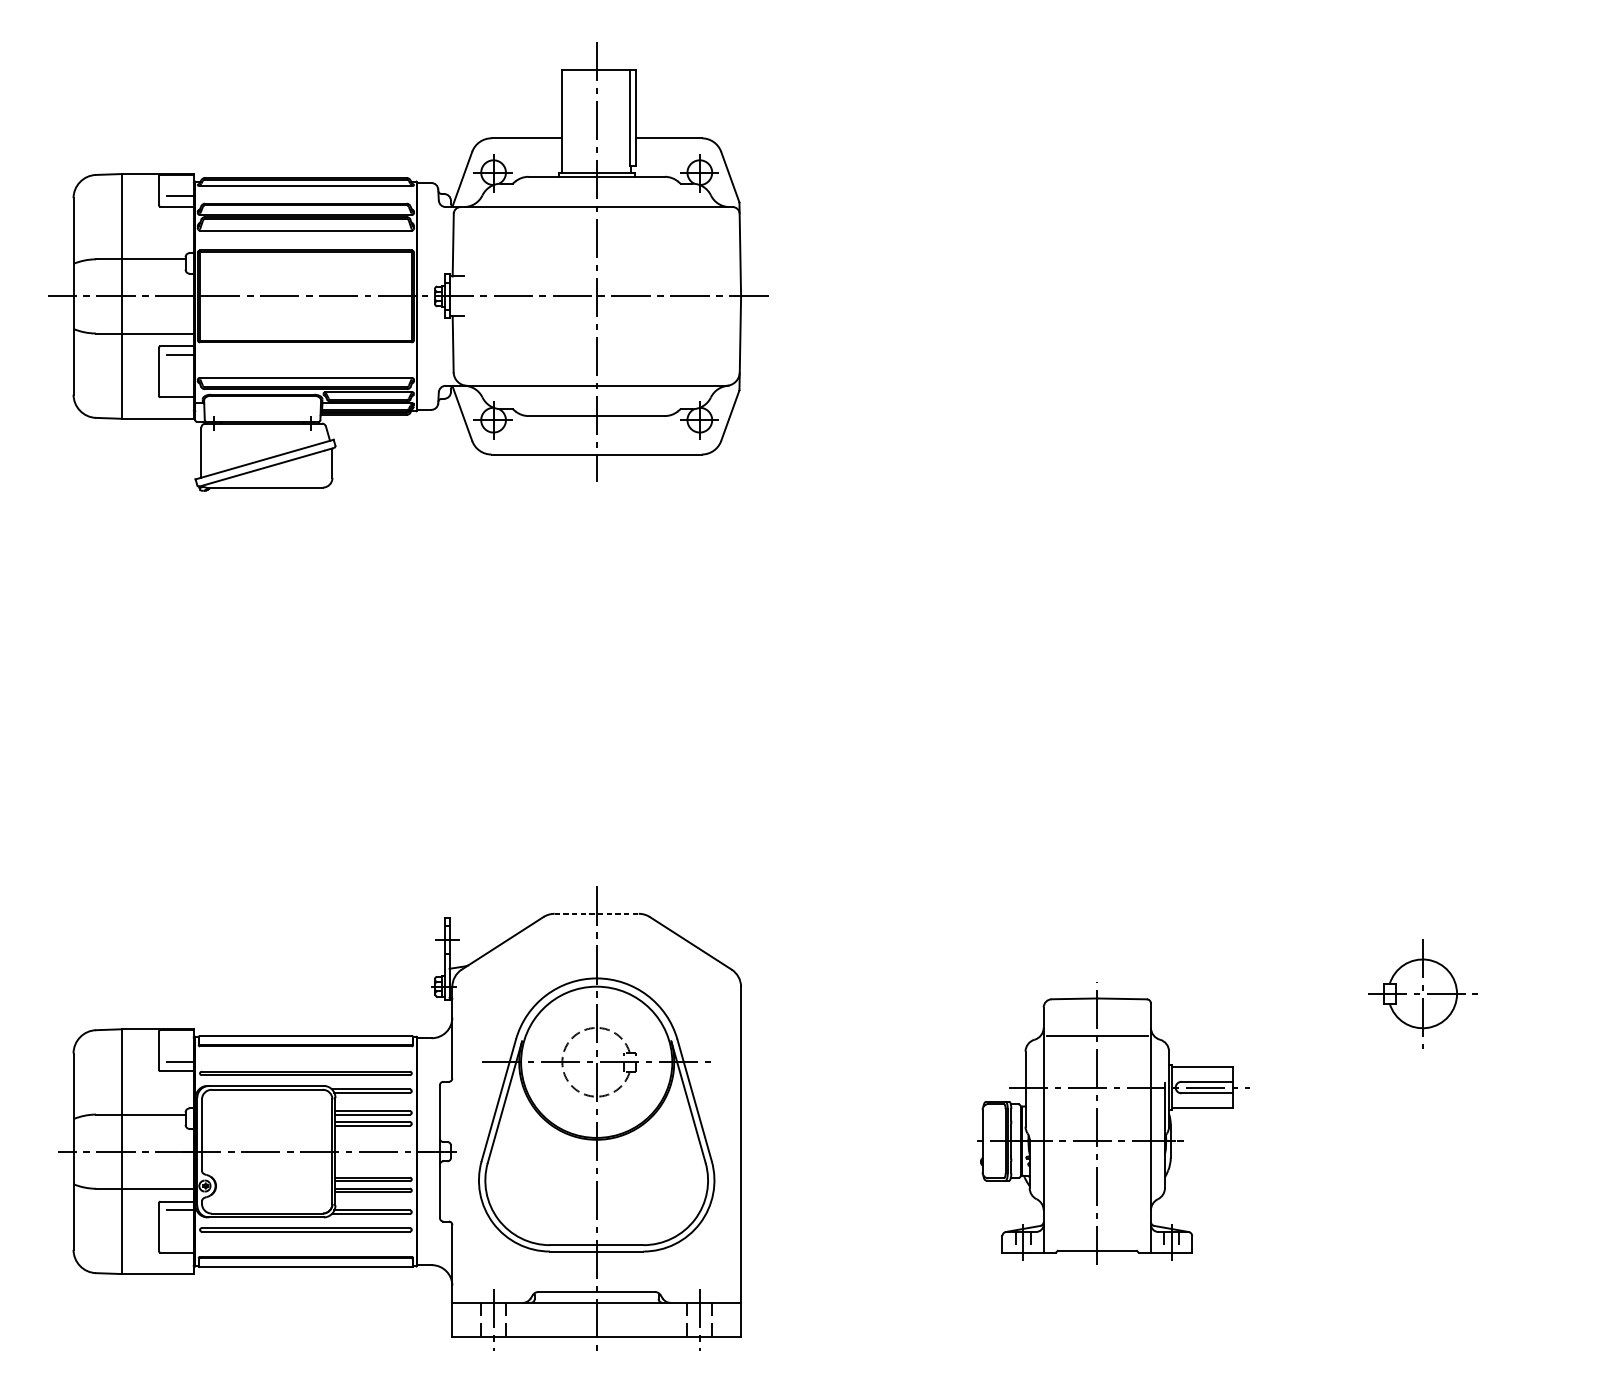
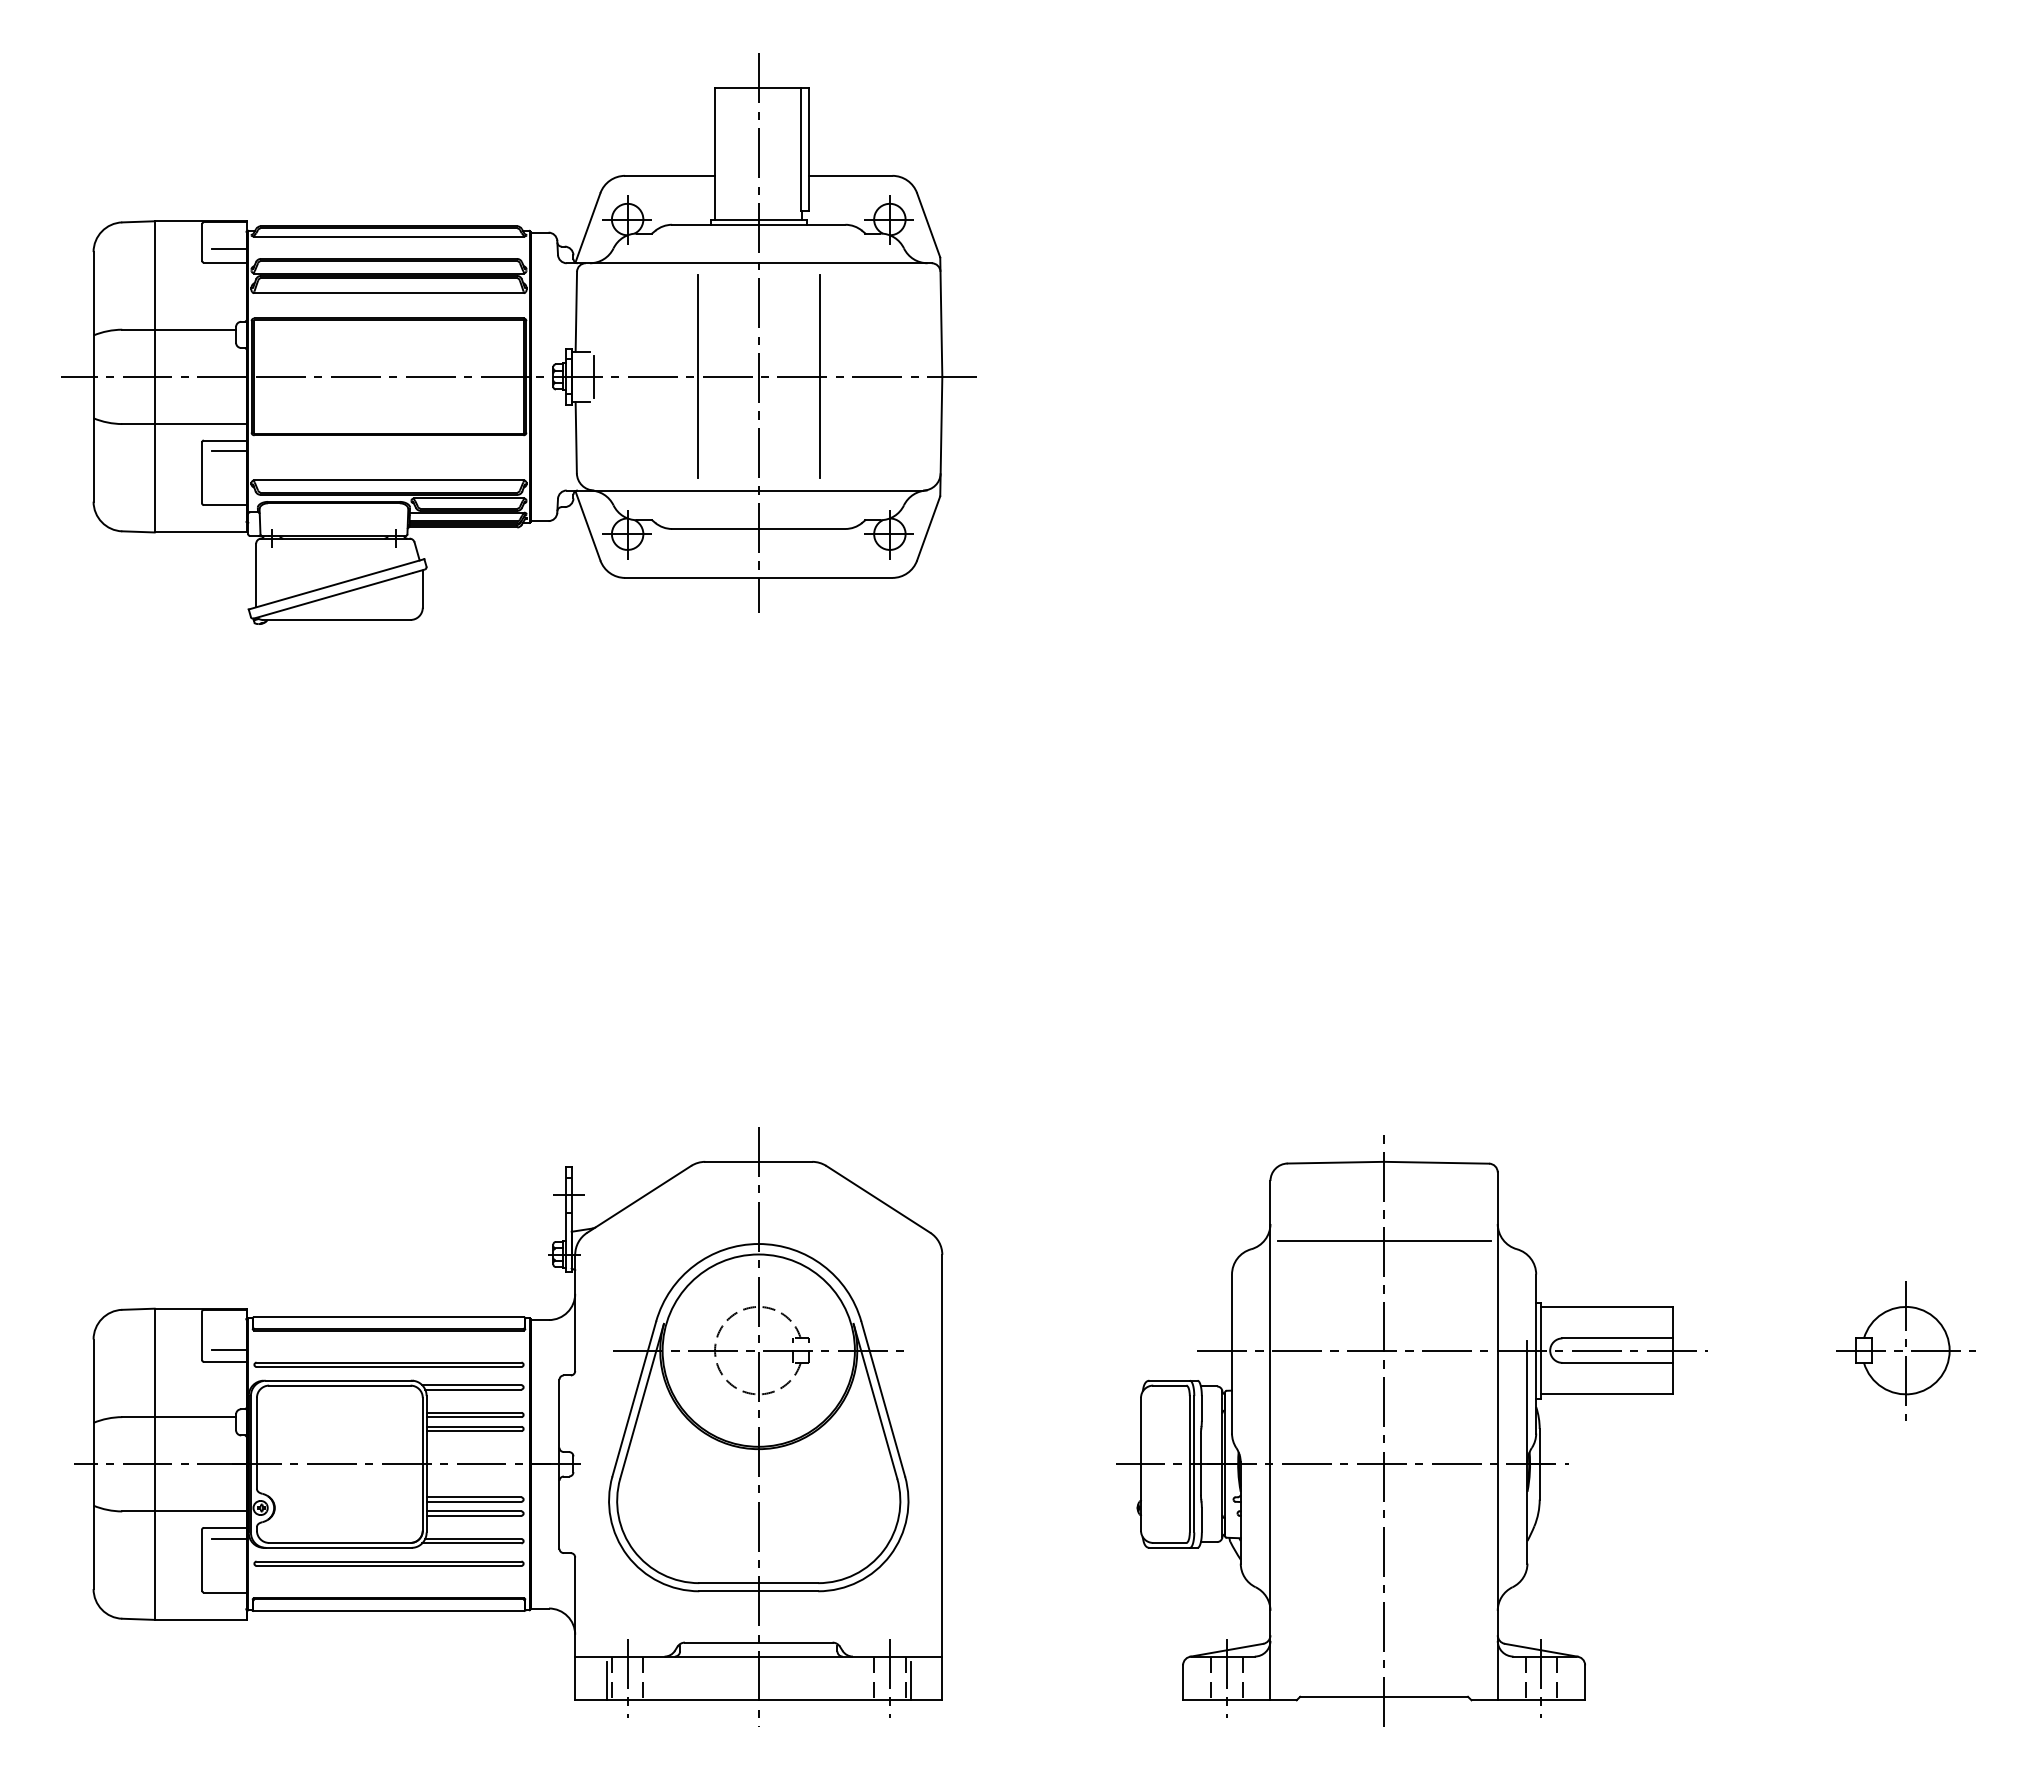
line: (467, 296) -> (594, 376), added
line: (548, 296) -> (697, 376), added
line: (644, 296) -> (819, 376), added
line: (597, 913) -> (759, 1161), dashed -> solid
part: (1422, 993) -> (1905, 1350), moved
part: (1110, 1125) -> (1411, 1430), size x1.67
line: (476, 1321) -> (606, 1680), added
line: (716, 1321) -> (910, 1680), added

